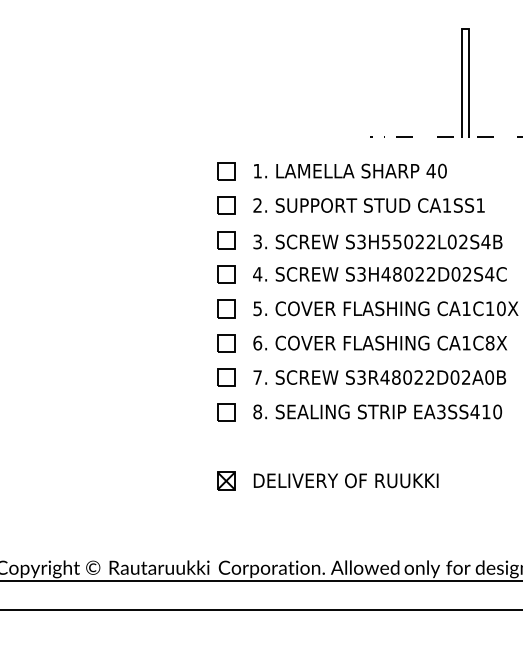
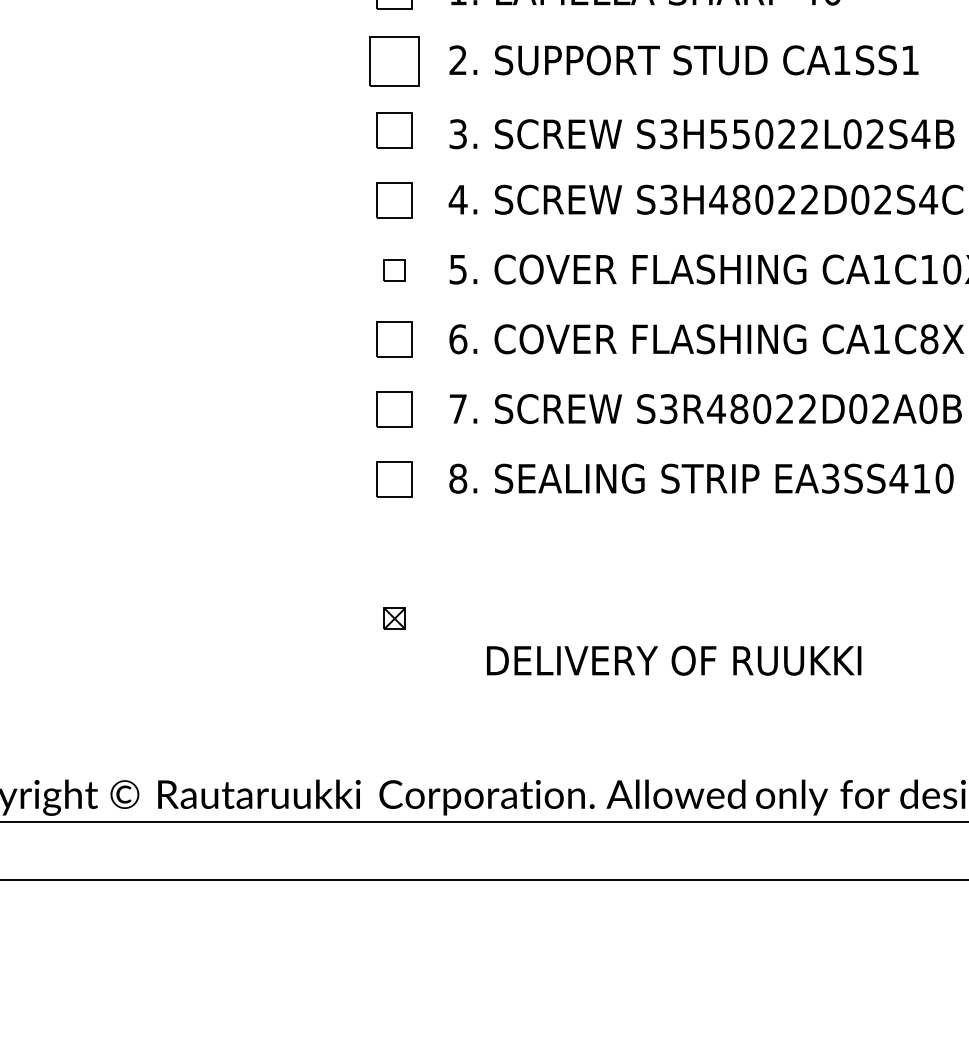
part: (226, 205) -> (395, 60), size x1.4
part: (226, 308) -> (395, 268), size x0.6
part: (226, 480) -> (395, 617), size x0.6
text: (345, 480) -> (672, 660), moved

